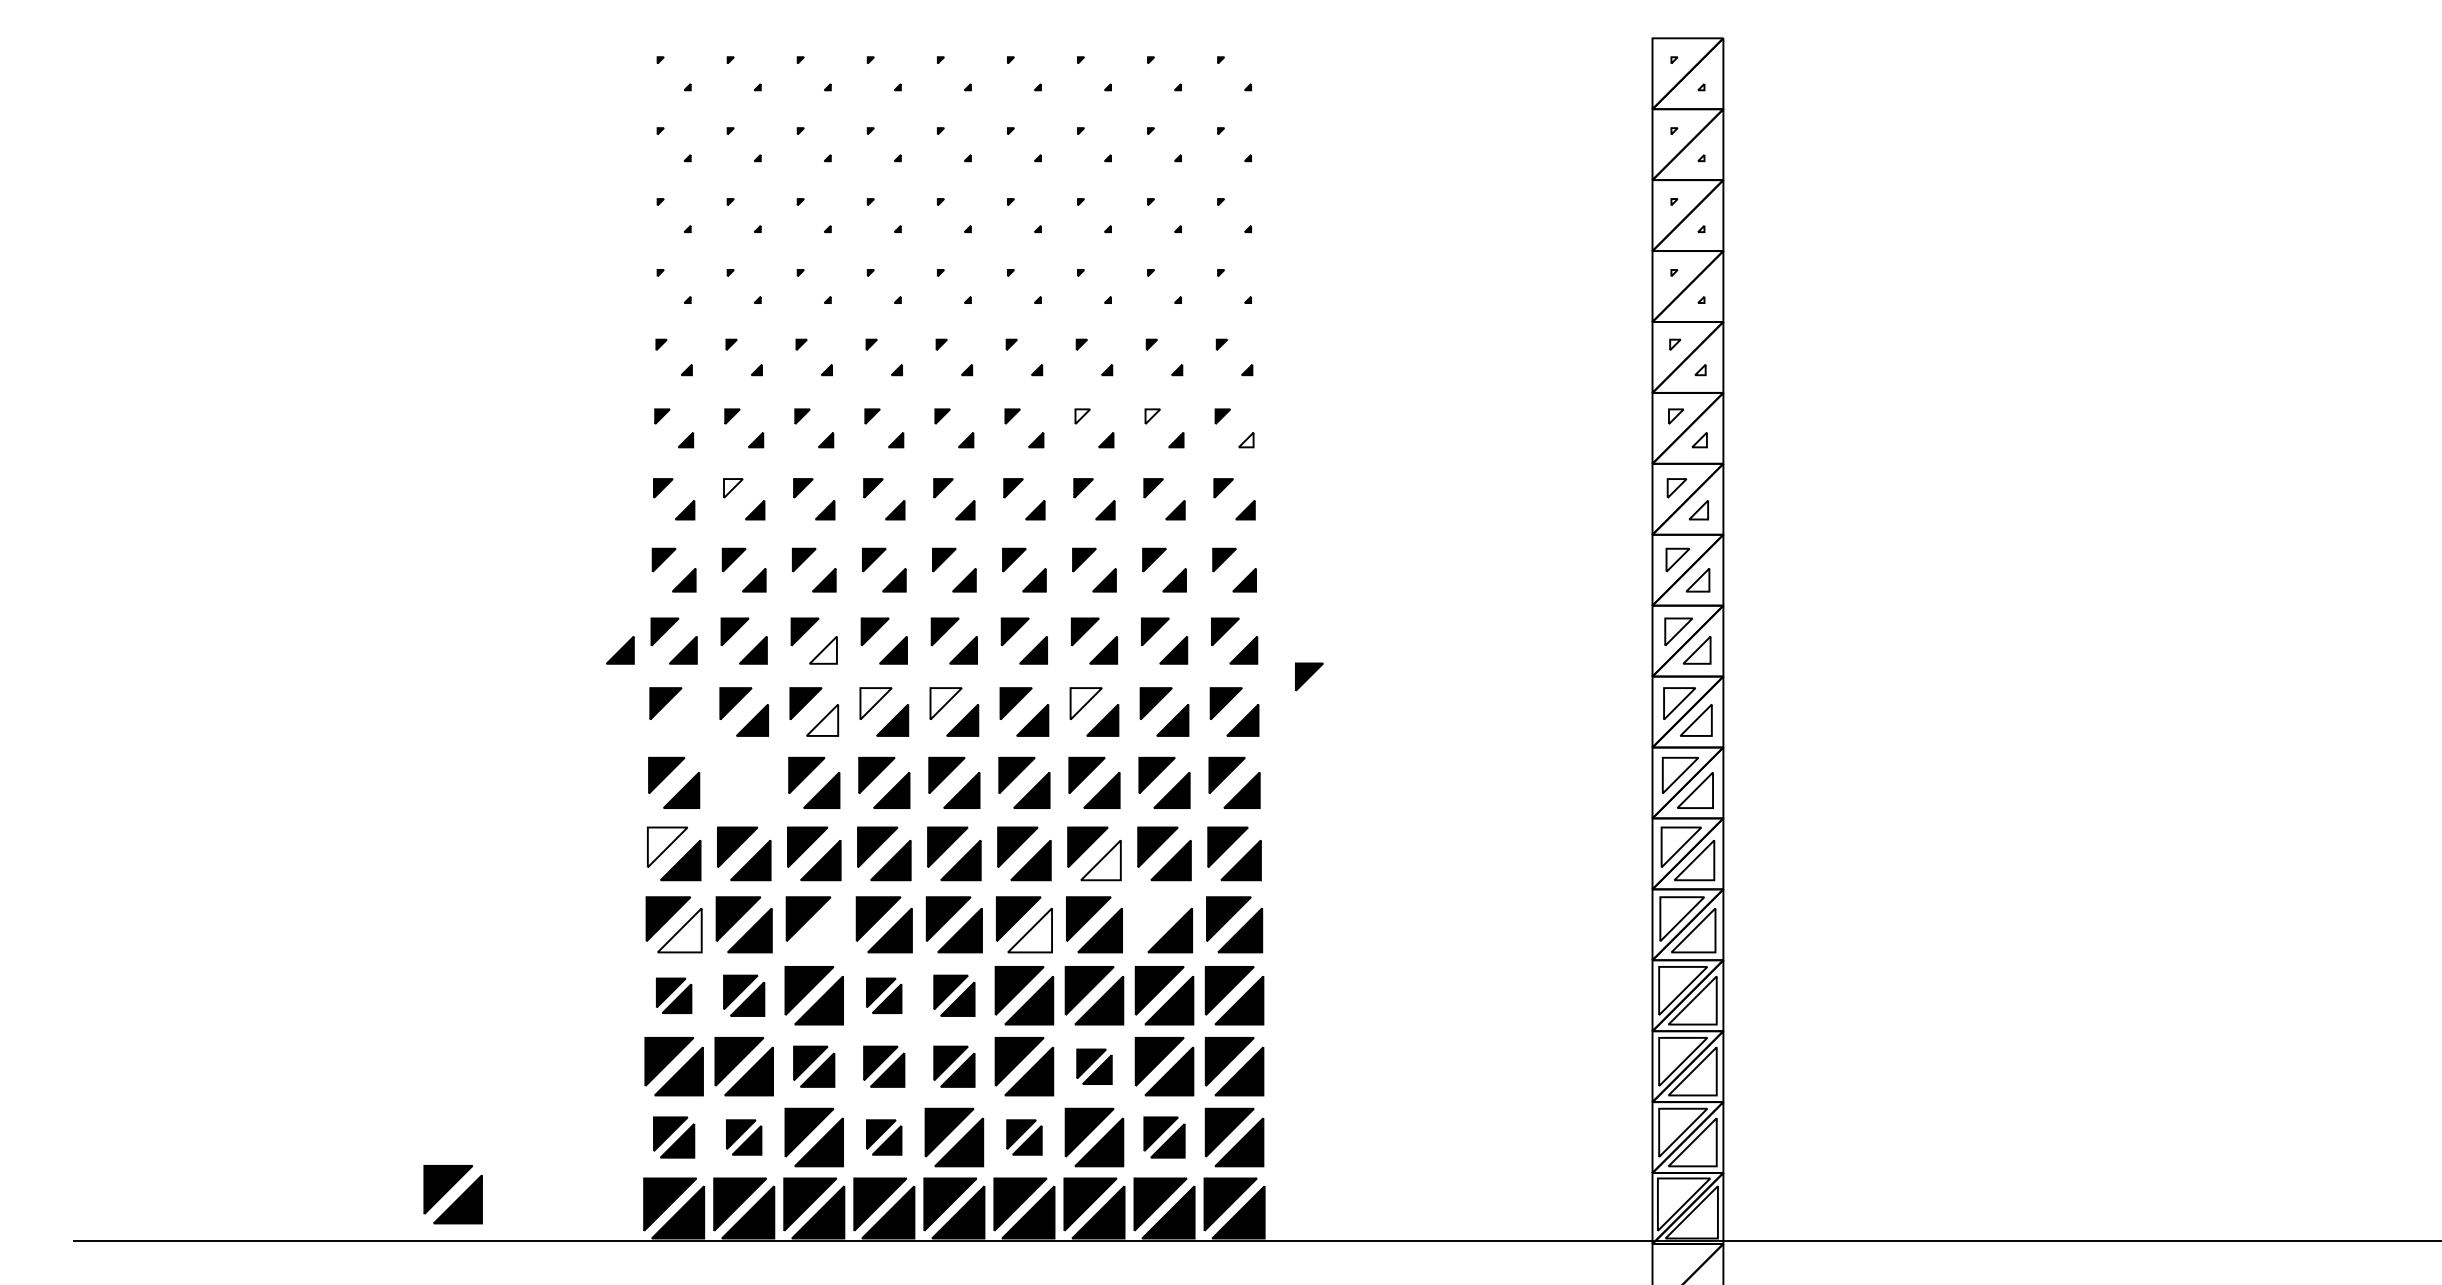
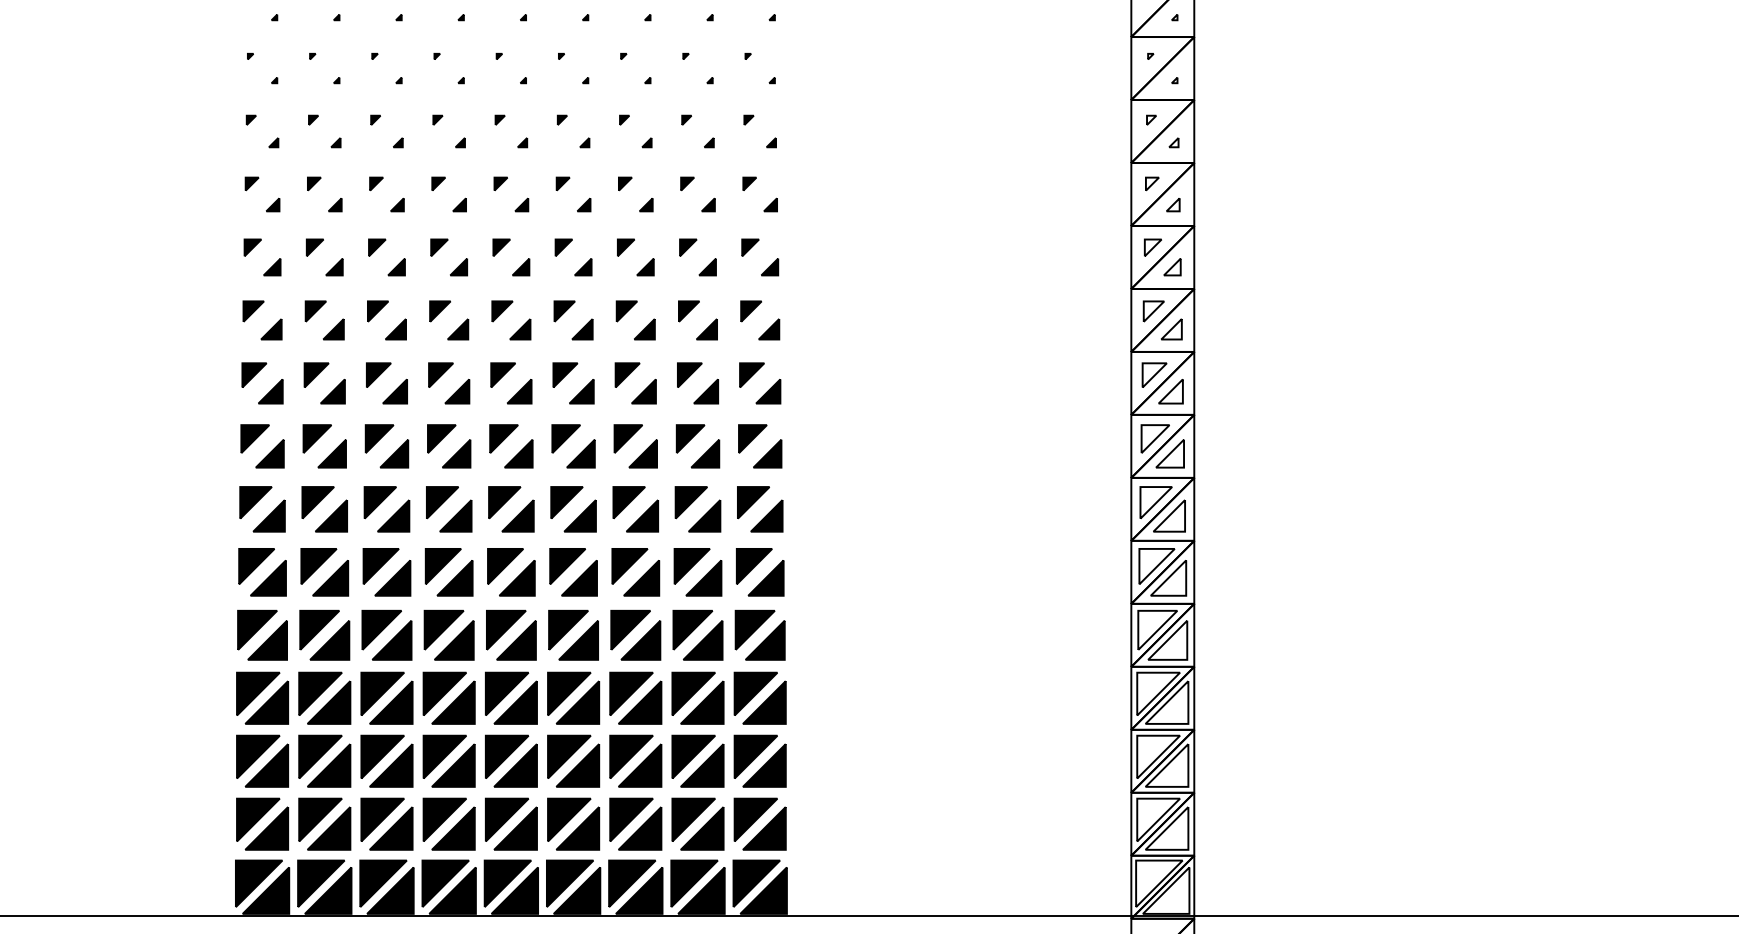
fill: (1082, 416) -> (625, 183), added
fill: (1152, 416) -> (687, 183), added
fill: (1245, 439) -> (769, 204), added
fill: (733, 488) -> (315, 247), added
fill: (822, 649) -> (394, 390), added
part: (620, 650) -> (214, 391), removed
part: (1309, 676) -> (826, 414), removed
fill: (875, 703) -> (441, 438), added
fill: (945, 703) -> (503, 438), added
fill: (1086, 703) -> (628, 438), added
fill: (822, 719) -> (394, 453), added
part: (682, 720) -> (269, 453), added
part: (738, 775) -> (319, 502), added
fill: (667, 847) -> (256, 566), added
fill: (1100, 860) -> (641, 578), added
part: (1158, 918) -> (692, 629), added
fill: (679, 930) -> (267, 640), added
part: (819, 930) -> (391, 640), added
fill: (1029, 930) -> (578, 640), added
part: (673, 995) -> (261, 698), size x1.67
part: (743, 995) -> (324, 698), size x1.43
part: (883, 995) -> (448, 698), size x1.67
part: (954, 995) -> (511, 698), size x1.43
part: (813, 1066) -> (386, 761), size x1.43
part: (883, 1066) -> (448, 761), size x1.43
part: (954, 1066) -> (511, 761), size x1.43
part: (1094, 1066) -> (635, 761), size x1.67
part: (673, 1137) -> (261, 824), size x1.43
part: (743, 1137) -> (324, 824), size x1.67
part: (883, 1137) -> (448, 824), size x1.67
part: (1024, 1137) -> (573, 824), size x1.67
part: (1164, 1137) -> (697, 824), size x1.43
part: (452, 1194) -> (65, 874), removed

